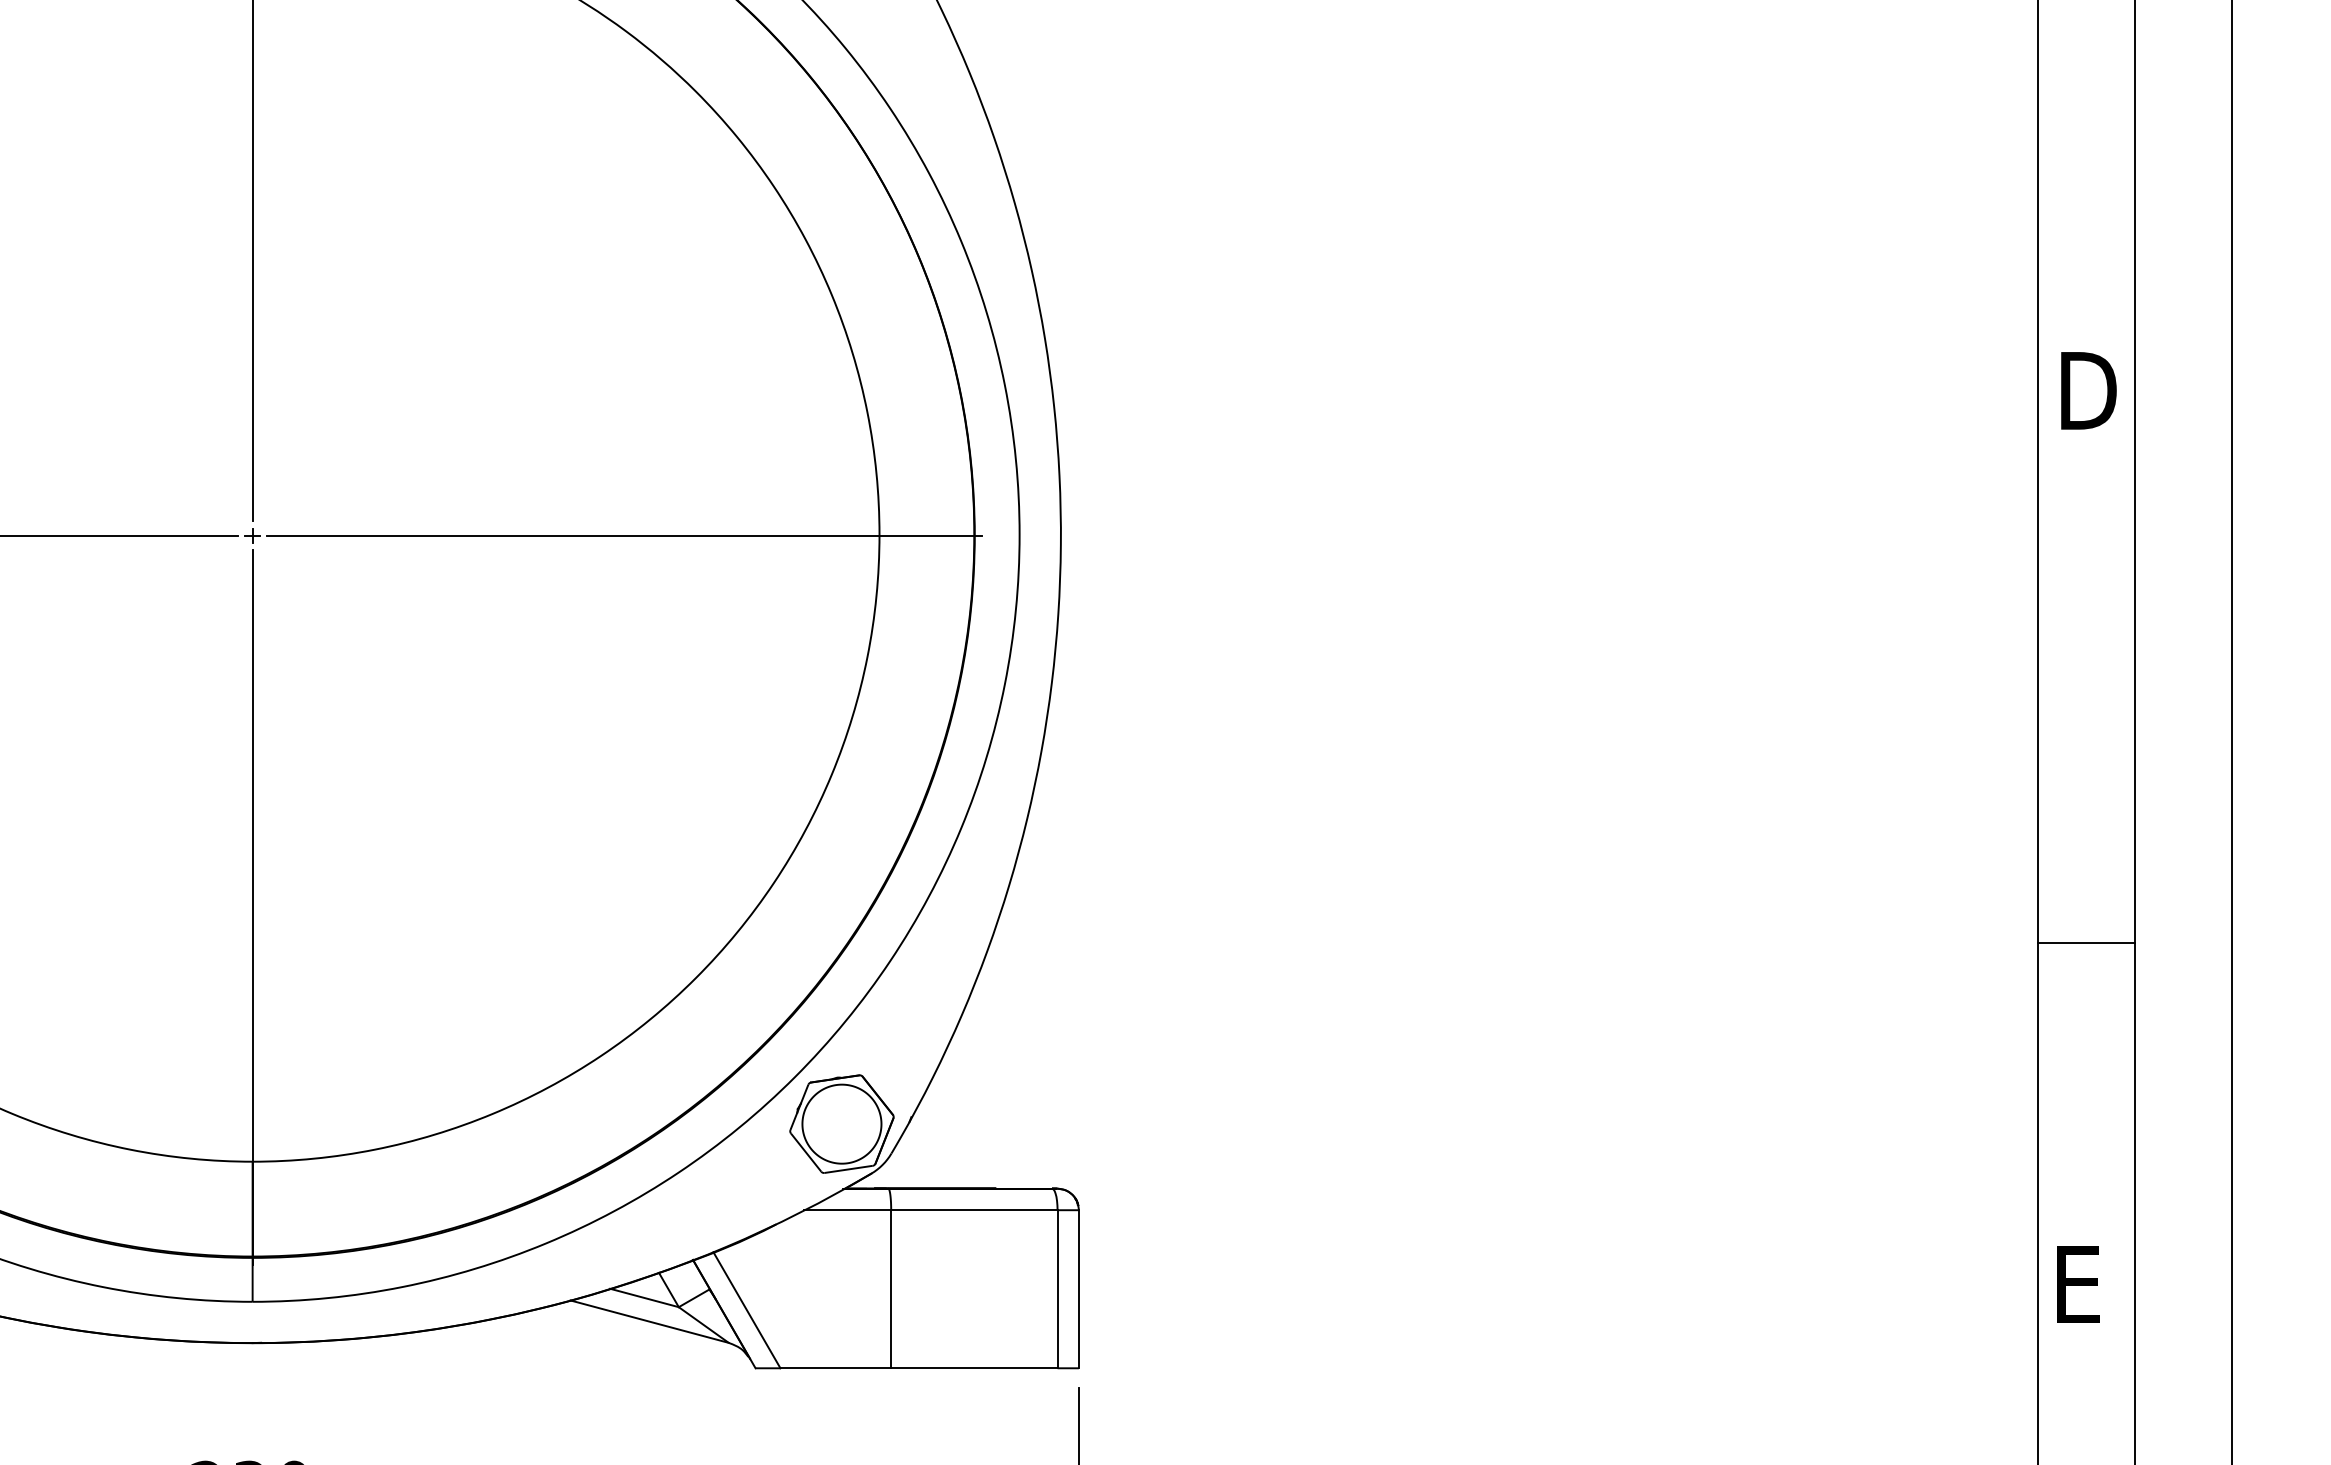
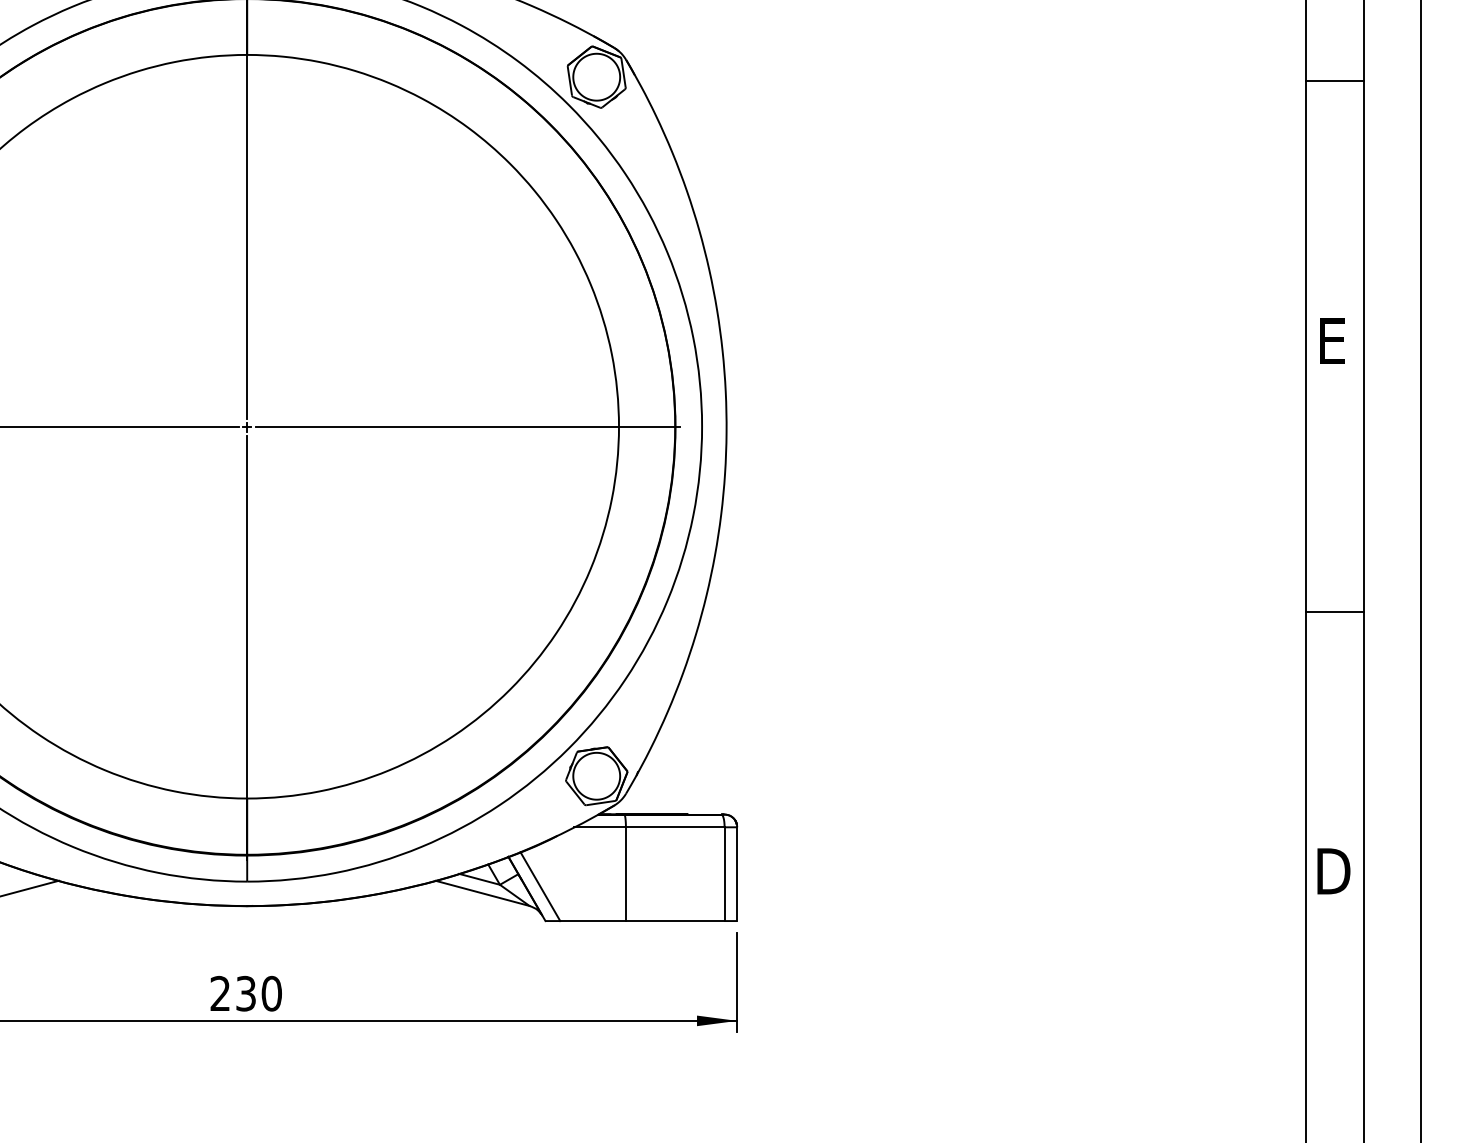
text: (2087, 391) -> (1335, 341), D -> E
line: (2085, 942) -> (1334, 611), moved
text: (2084, 1284) -> (1333, 871), E -> D

